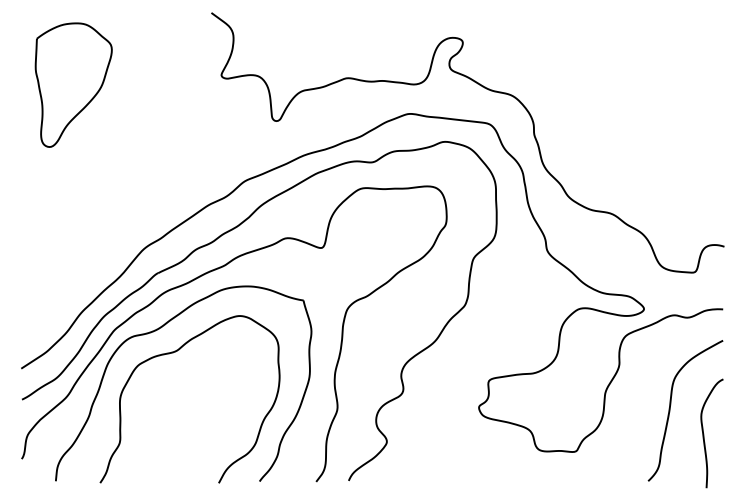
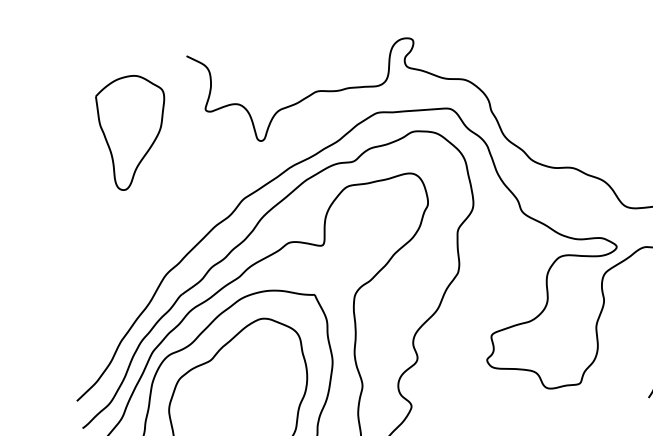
part: (73, 84) -> (135, 130), moved

